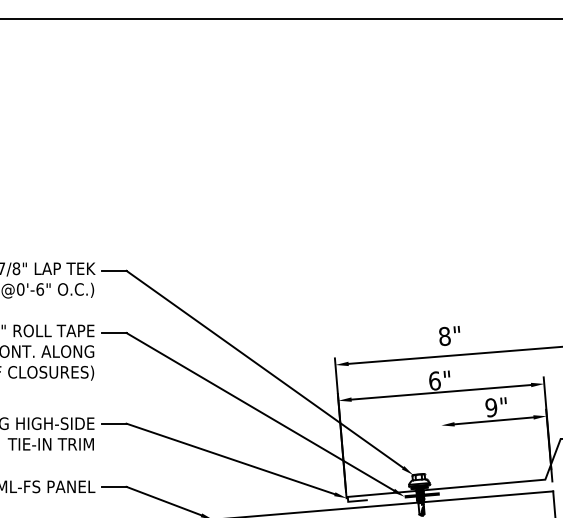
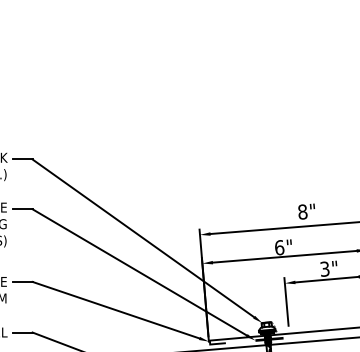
text: (449, 335) -> (306, 211), moved
text: (491, 407) -> (325, 268), 9" -> 3"
line: (443, 448) -> (286, 301), added

